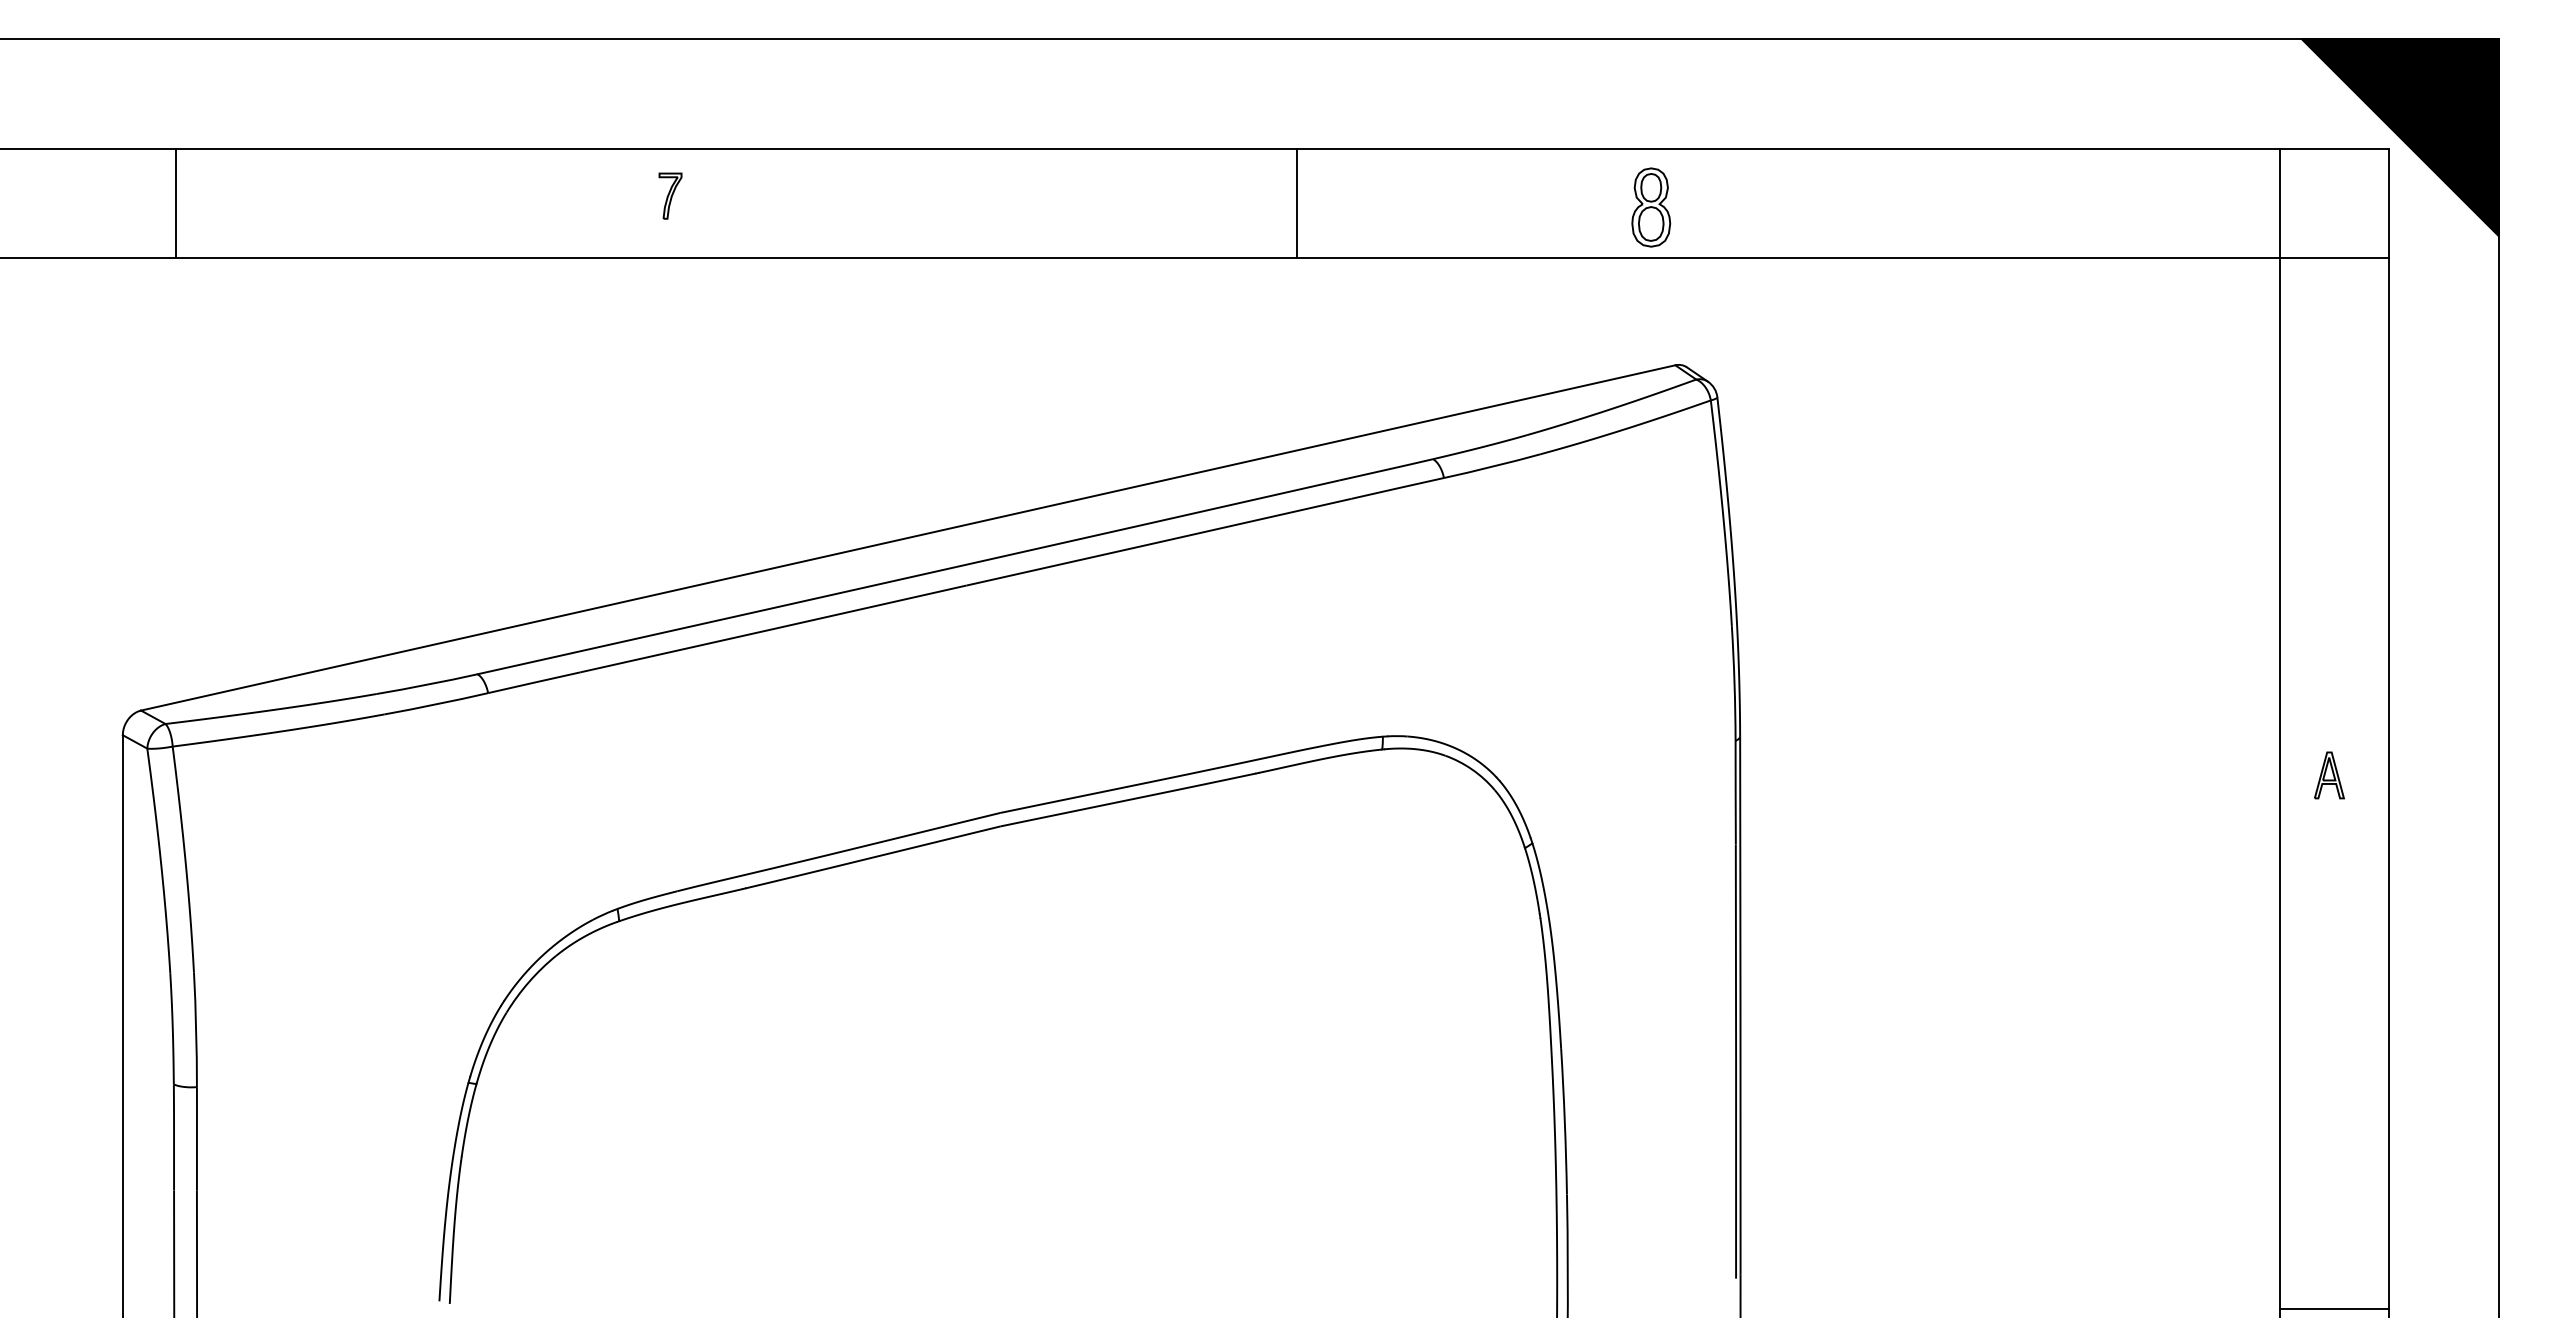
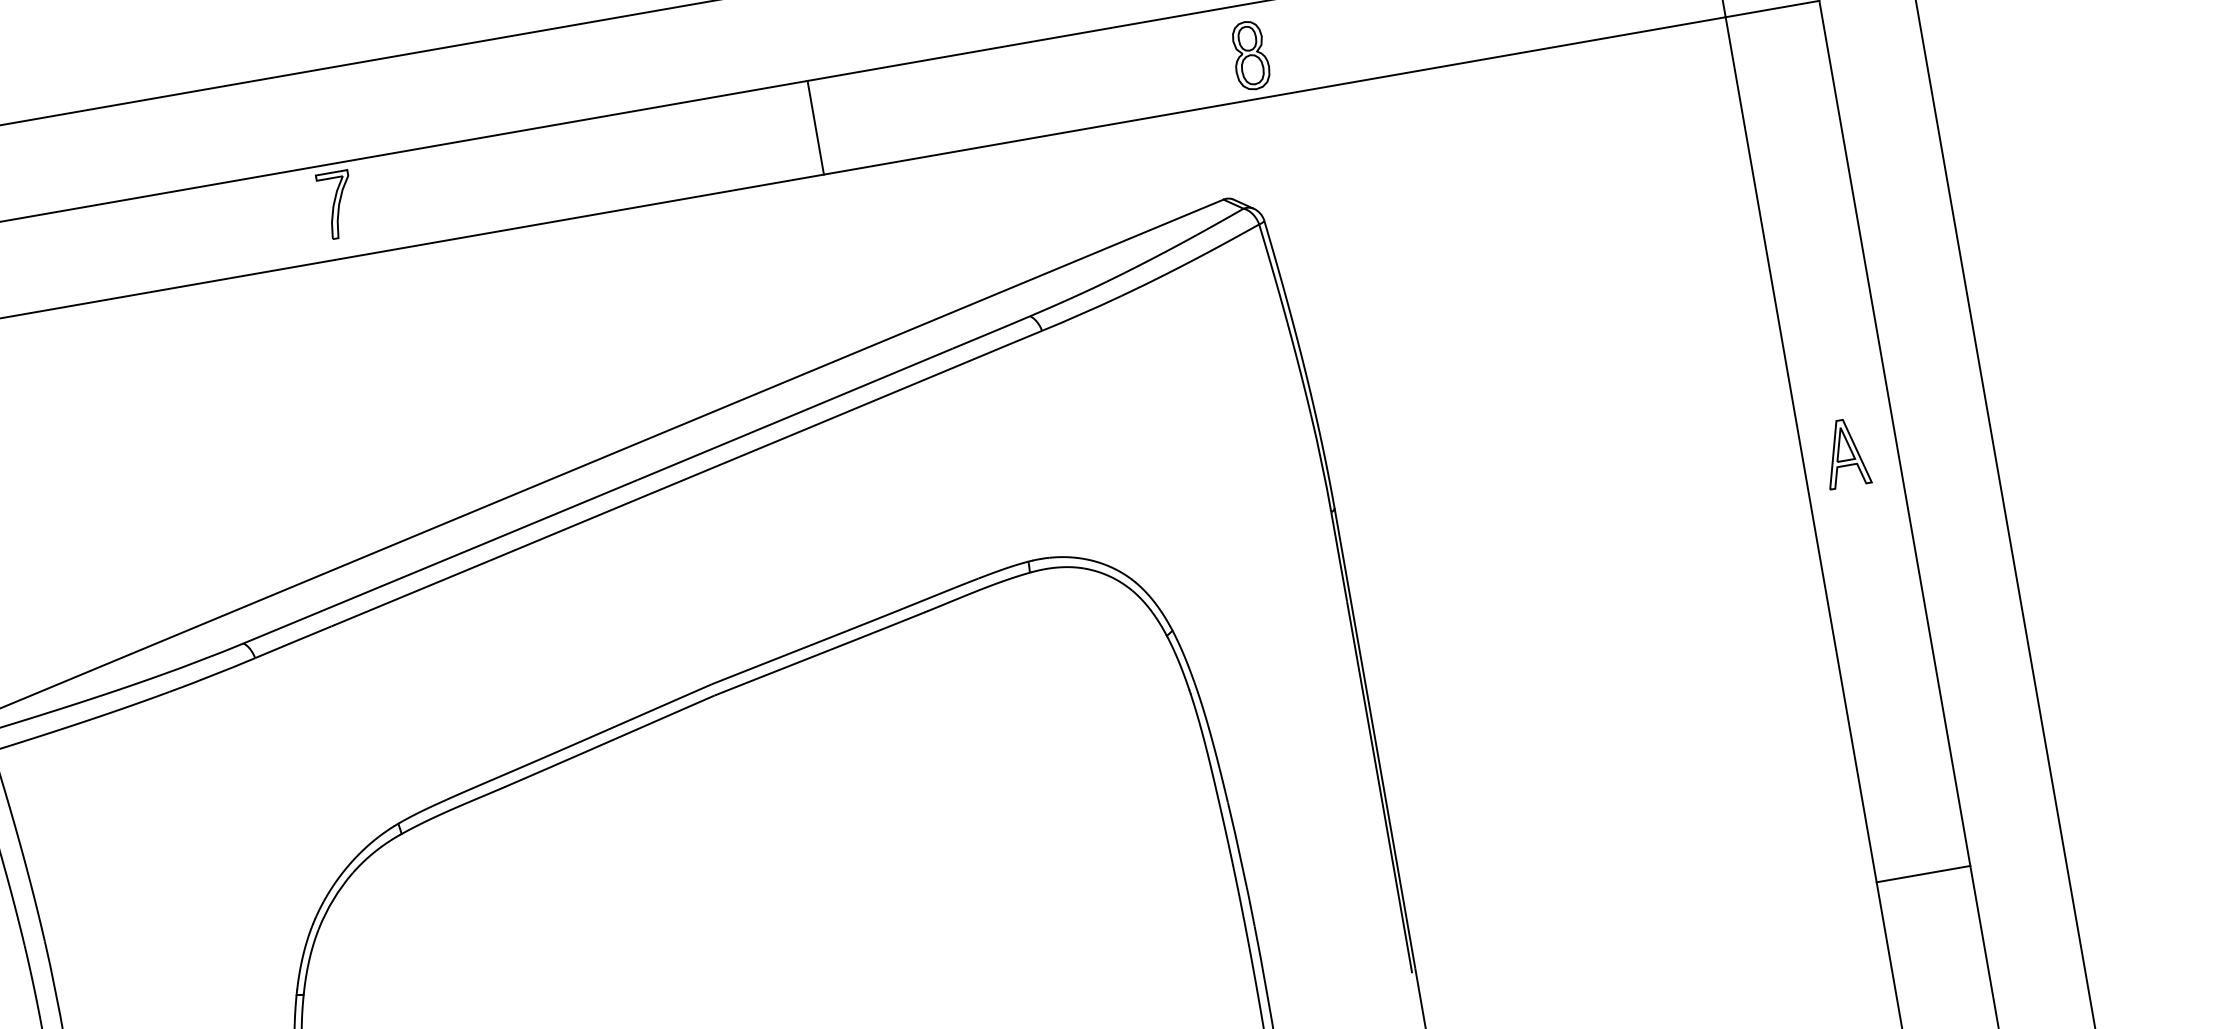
part: (670, 195) -> (337, 204), size x1.67
line: (1296, 202) -> (815, 127), moved
part: (1651, 207) -> (1250, 55), moved
part: (2329, 775) -> (1845, 453), size x1.67
line: (2334, 1309) -> (1923, 874), moved

